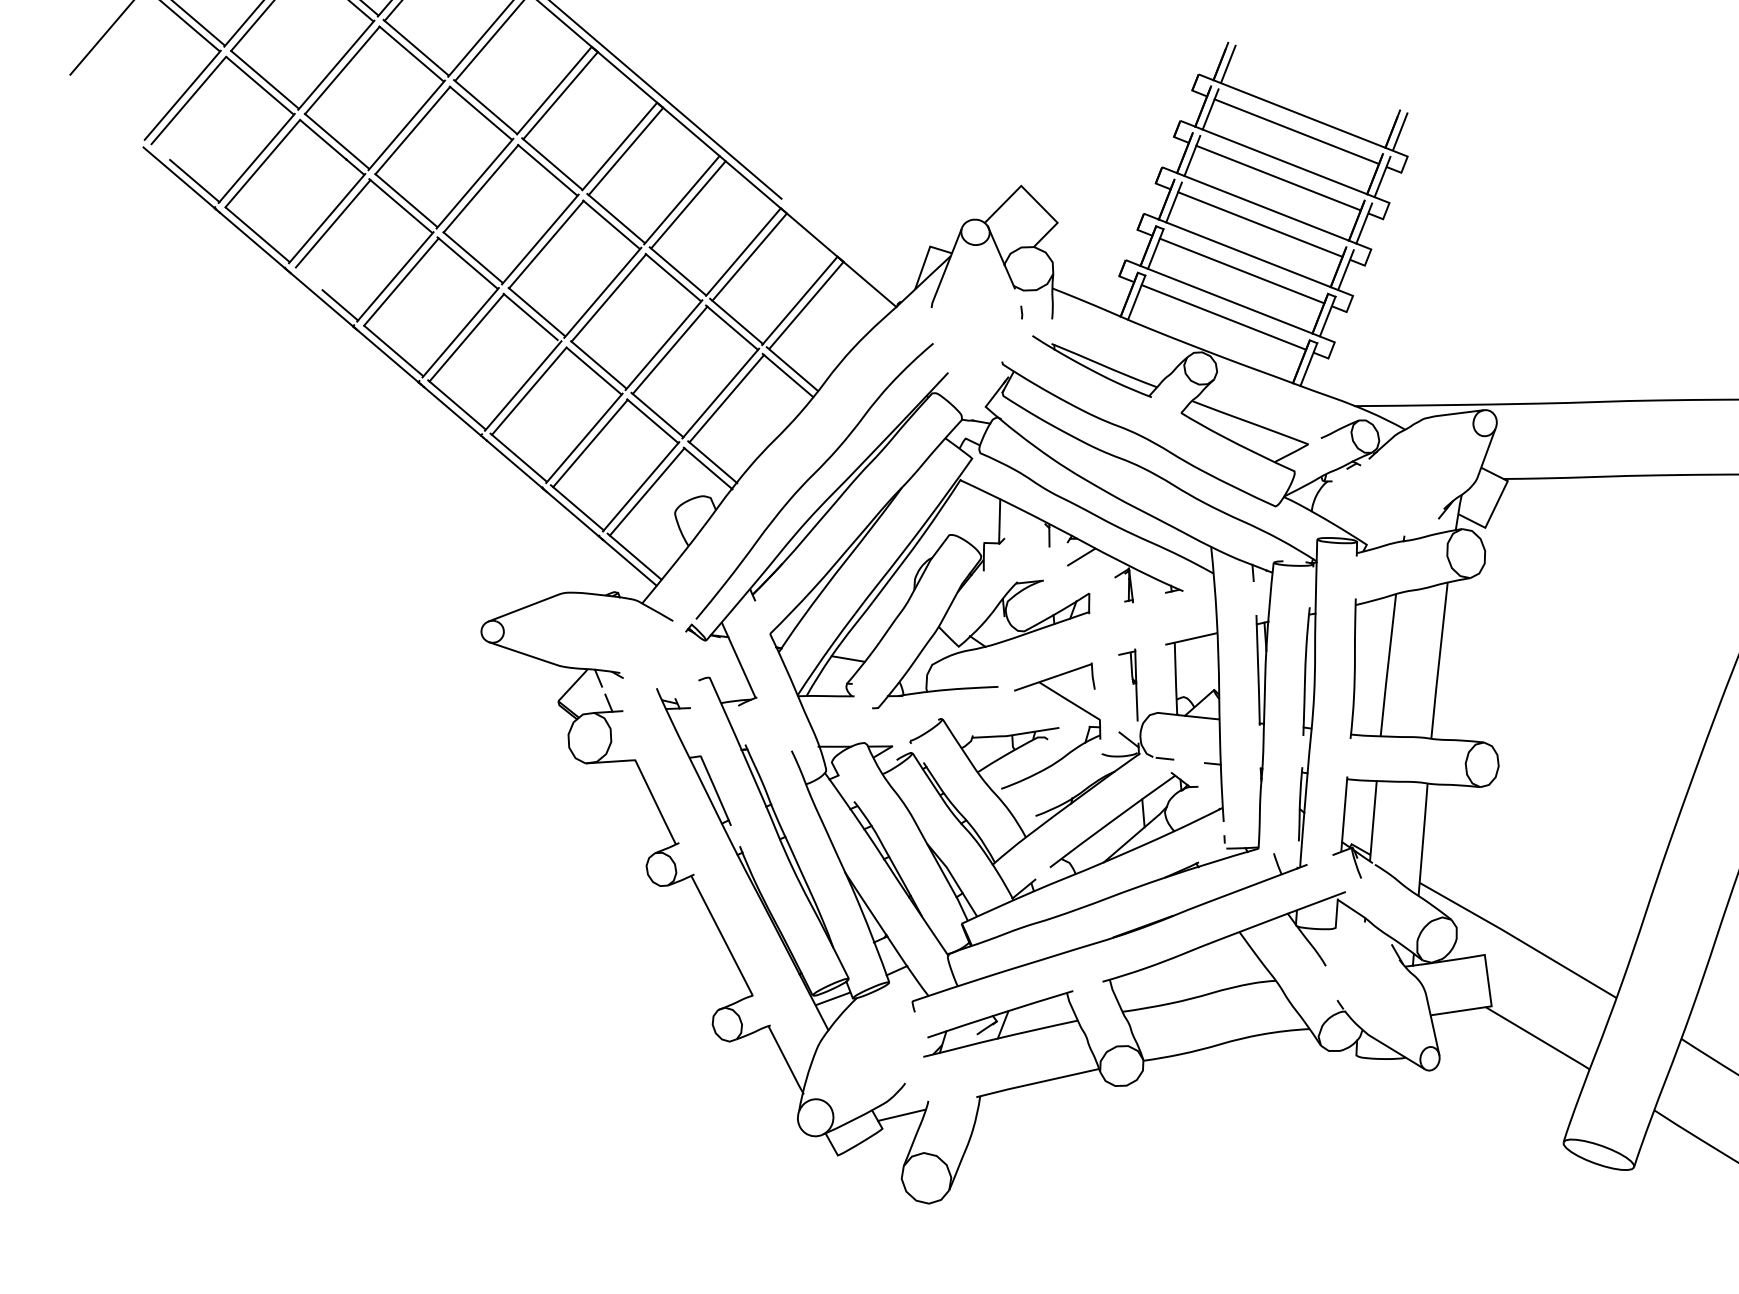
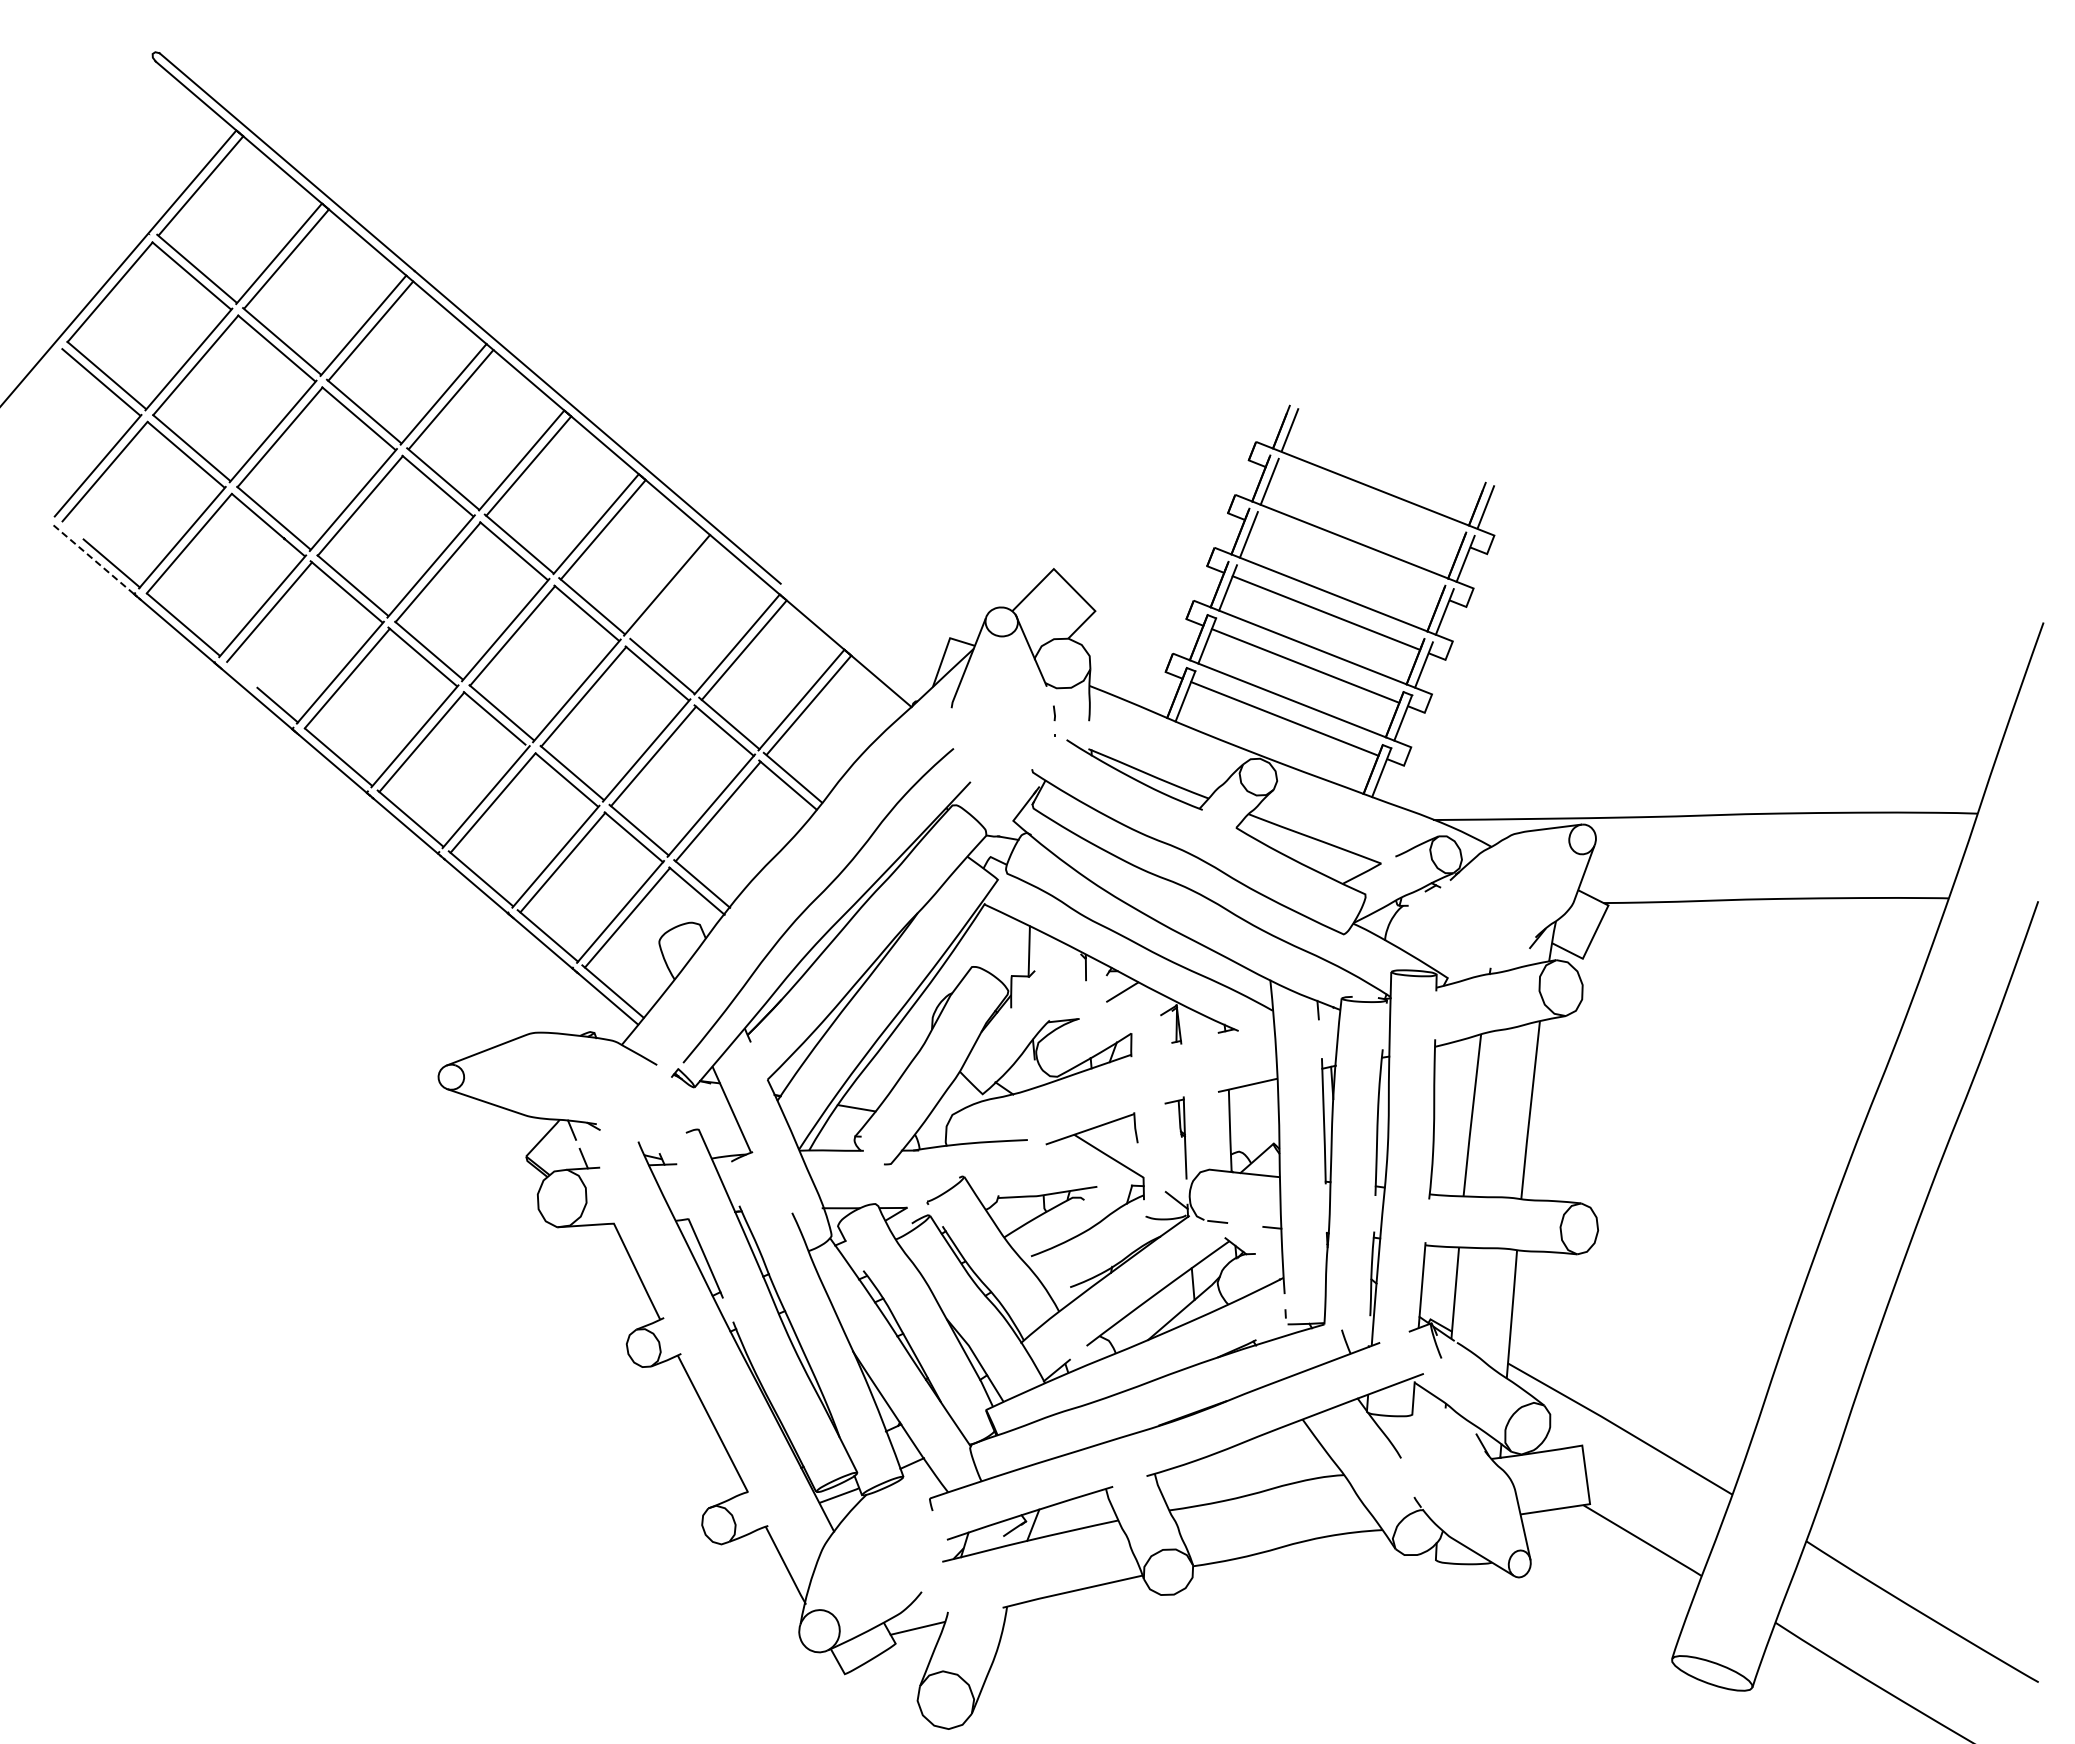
line: (1296, 131) -> (1367, 507), removed
line: (177, 176) -> (92, 558), solid -> dashed
line: (1277, 177) -> (1346, 559), removed
line: (688, 204) -> (674, 590), removed

